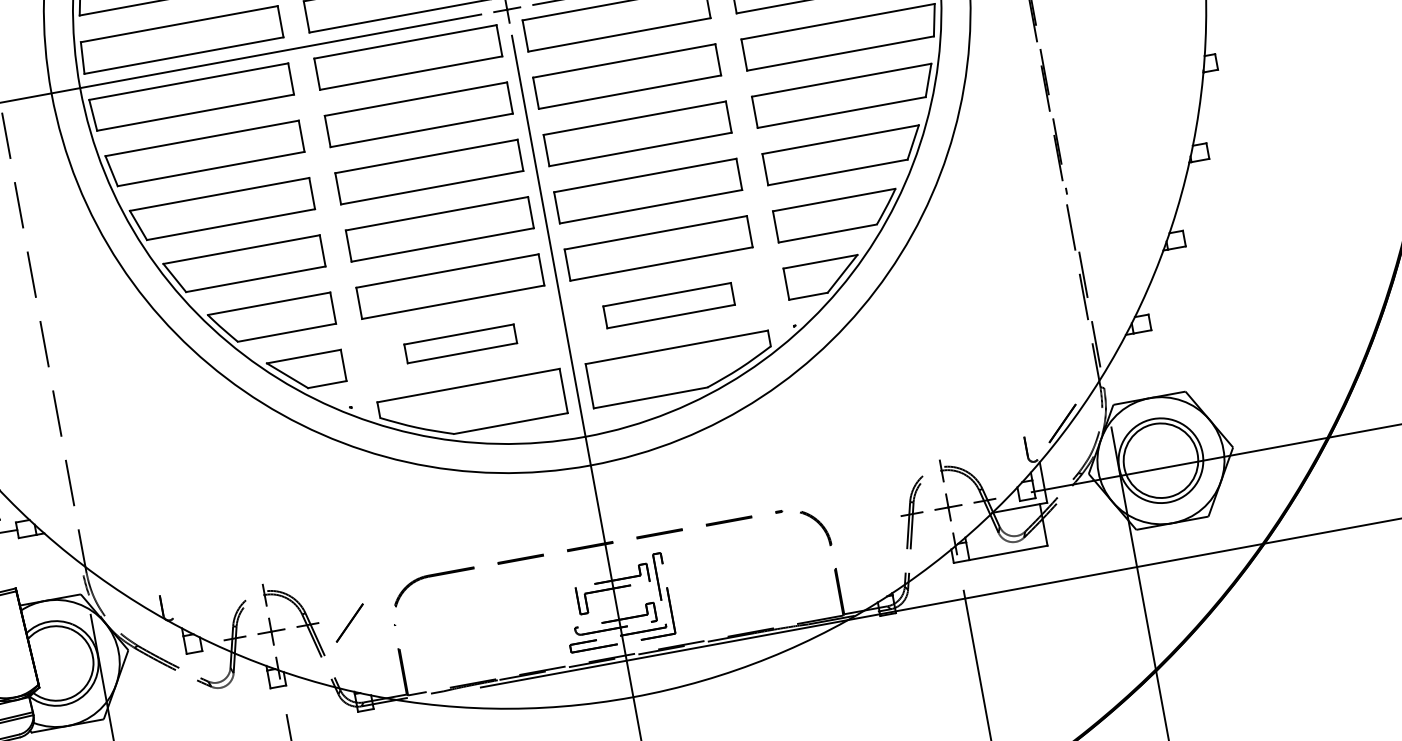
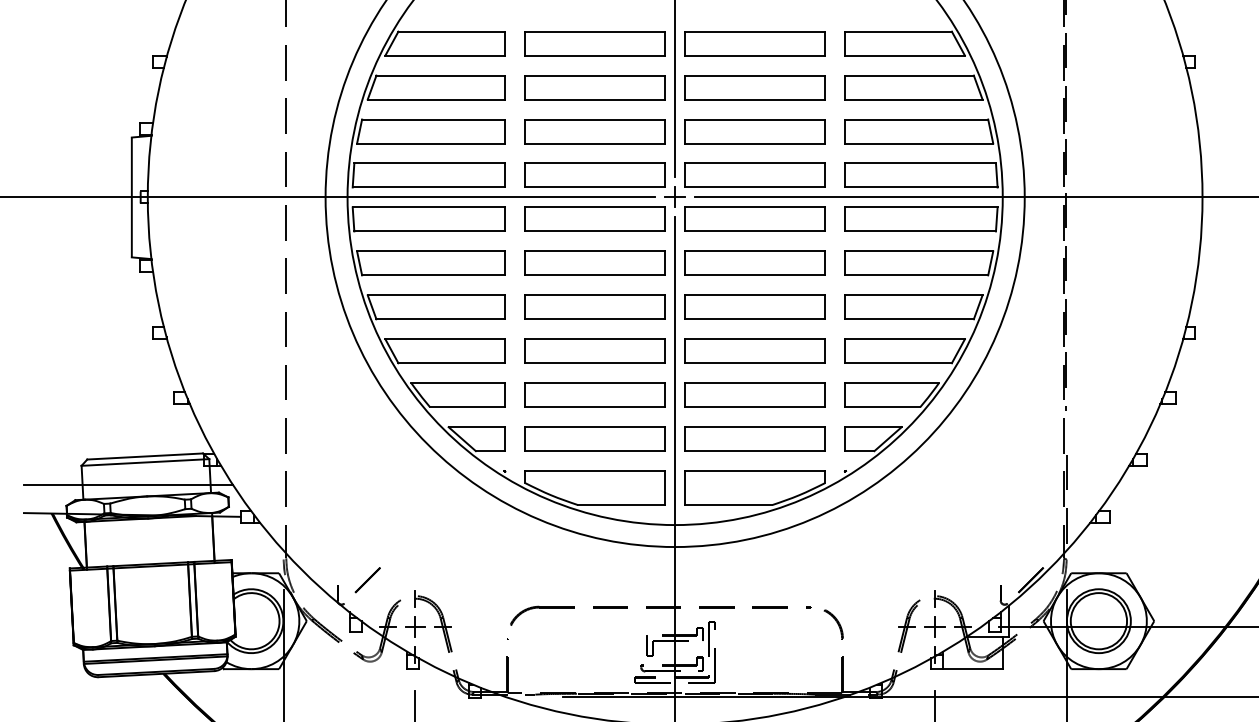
part: (668, 304) -> (754, 438), size x1.43
part: (459, 343) -> (594, 438), size x1.67
line: (349, 623) -> (367, 580), moved

